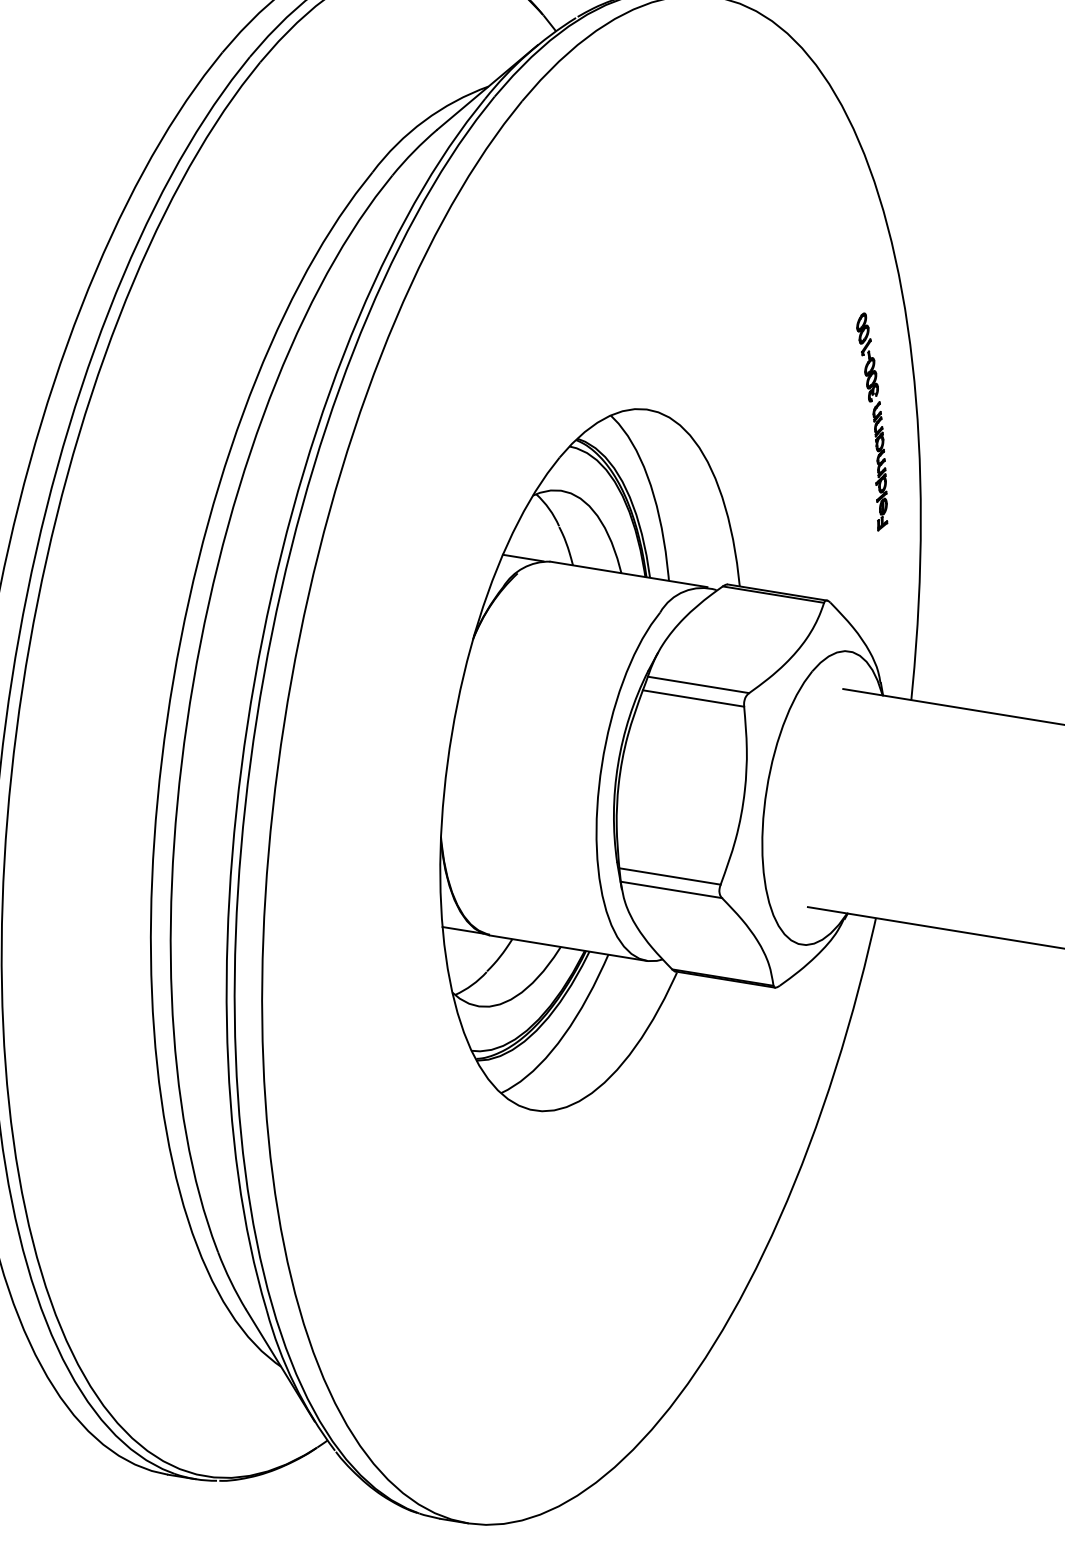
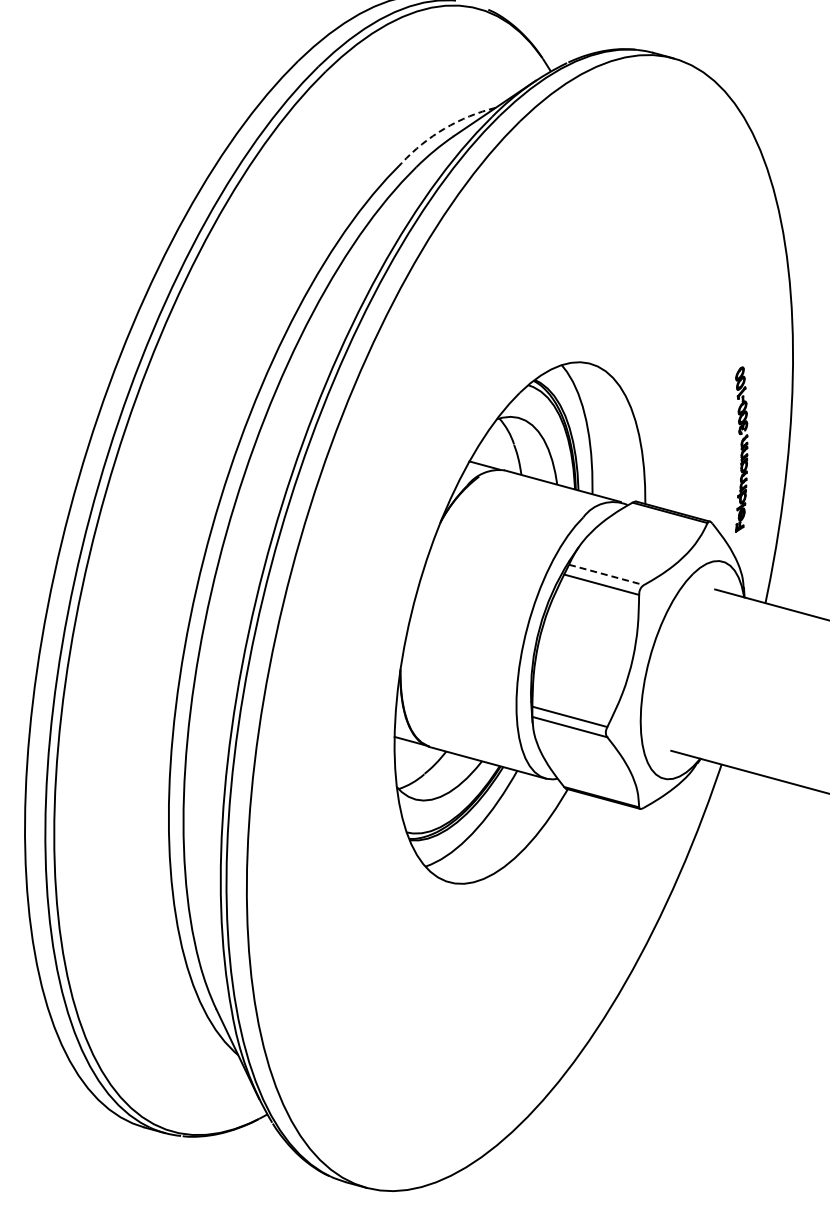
arc: (424, 120) -> (444, 128), solid -> dashed
part: (874, 421) -> (741, 449), moved
line: (698, 684) -> (606, 574), solid -> dashed

